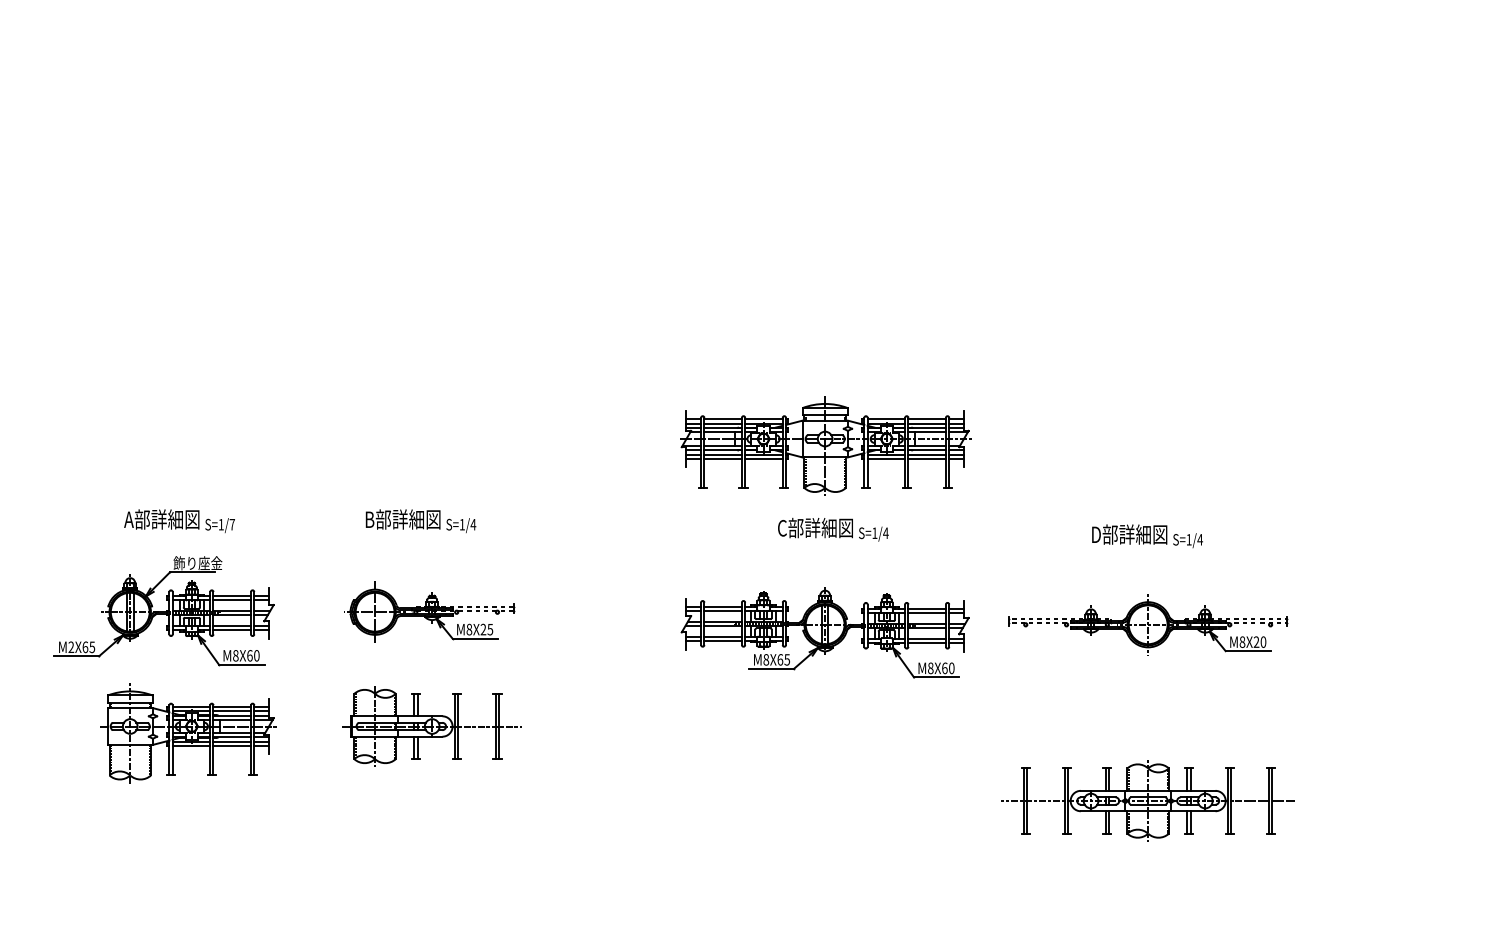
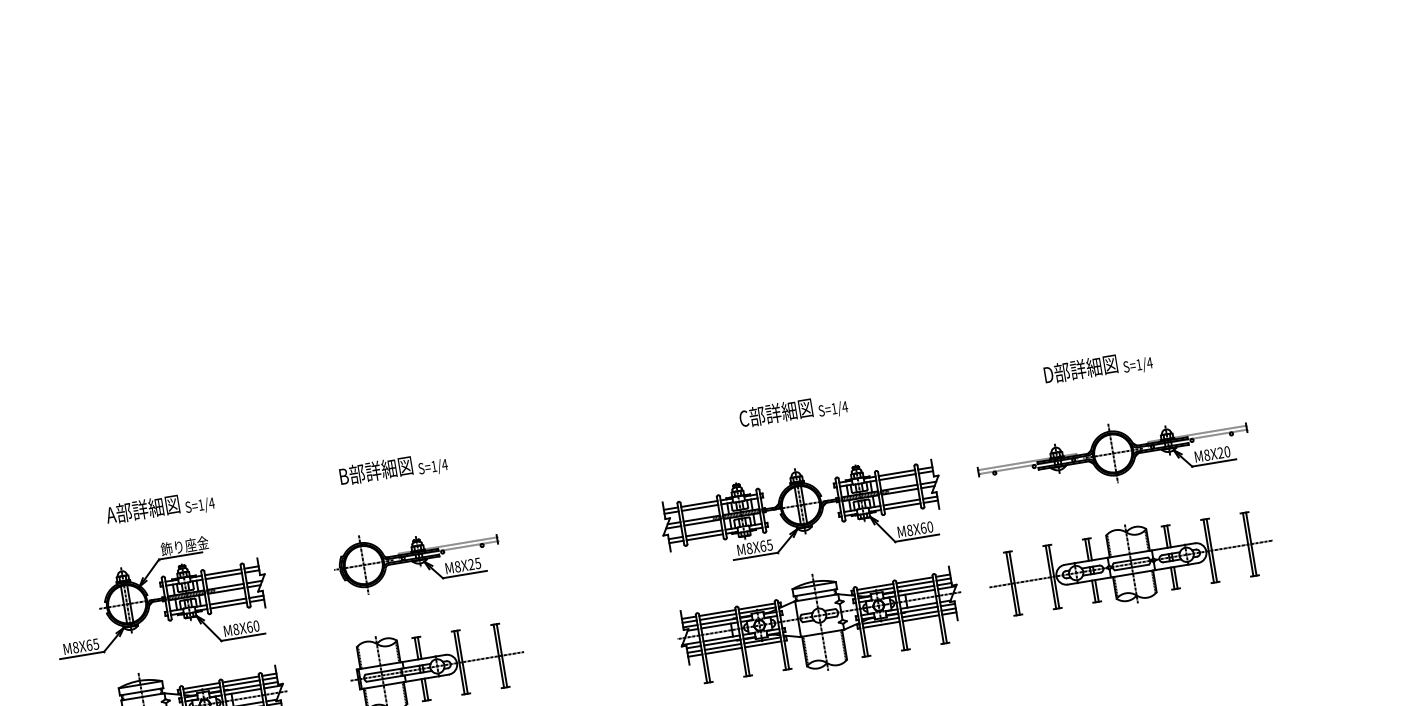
part: (825, 445) -> (820, 621), moved
text: (232, 524) -> (211, 503), S=1/7 -> S=1/4
text: (71, 647) -> (76, 647), M2X65 -> M8X65
part: (1147, 800) -> (1130, 563), moved

